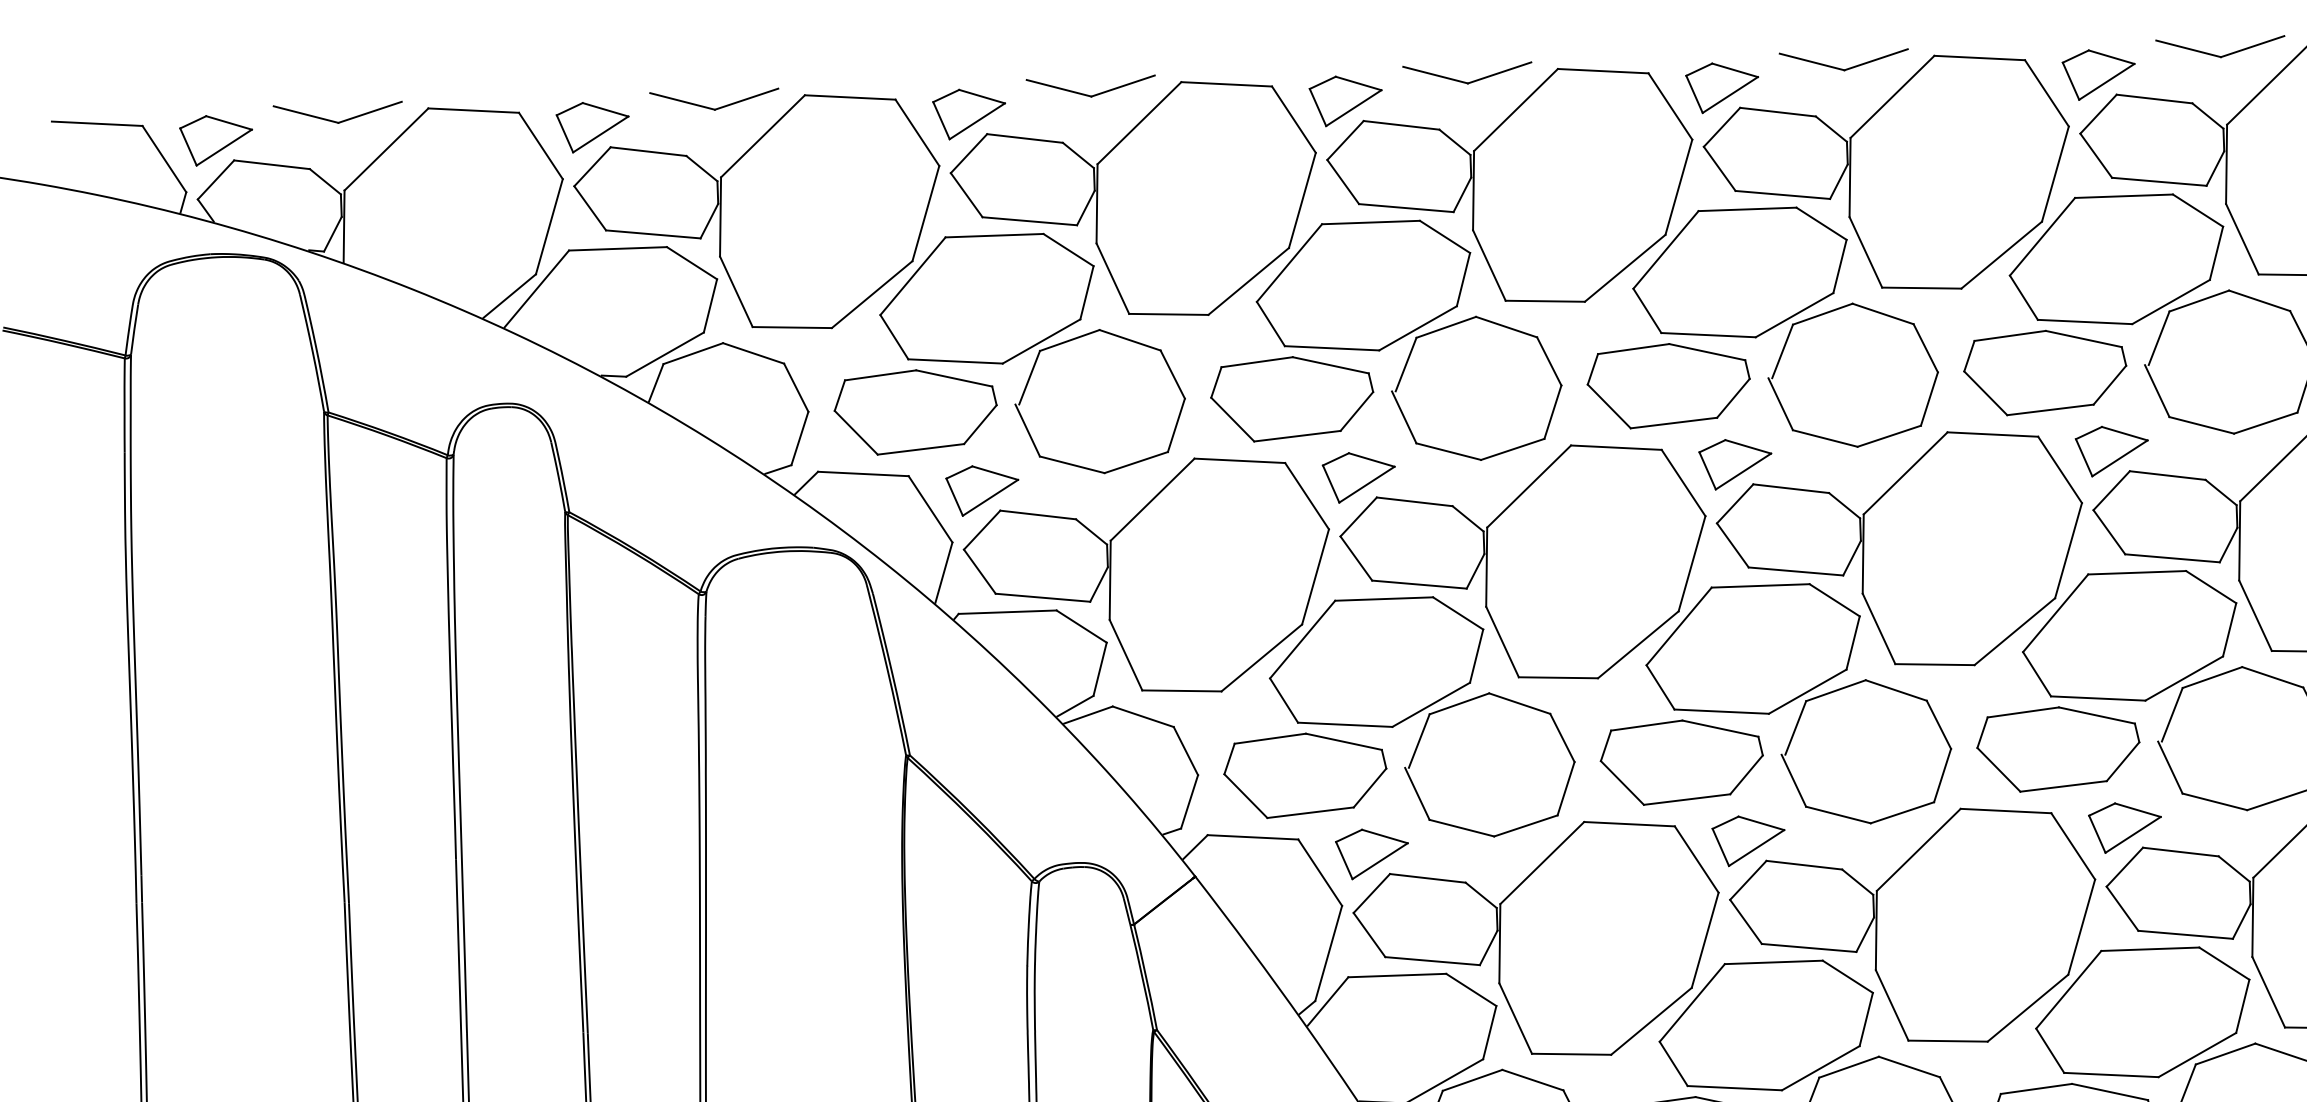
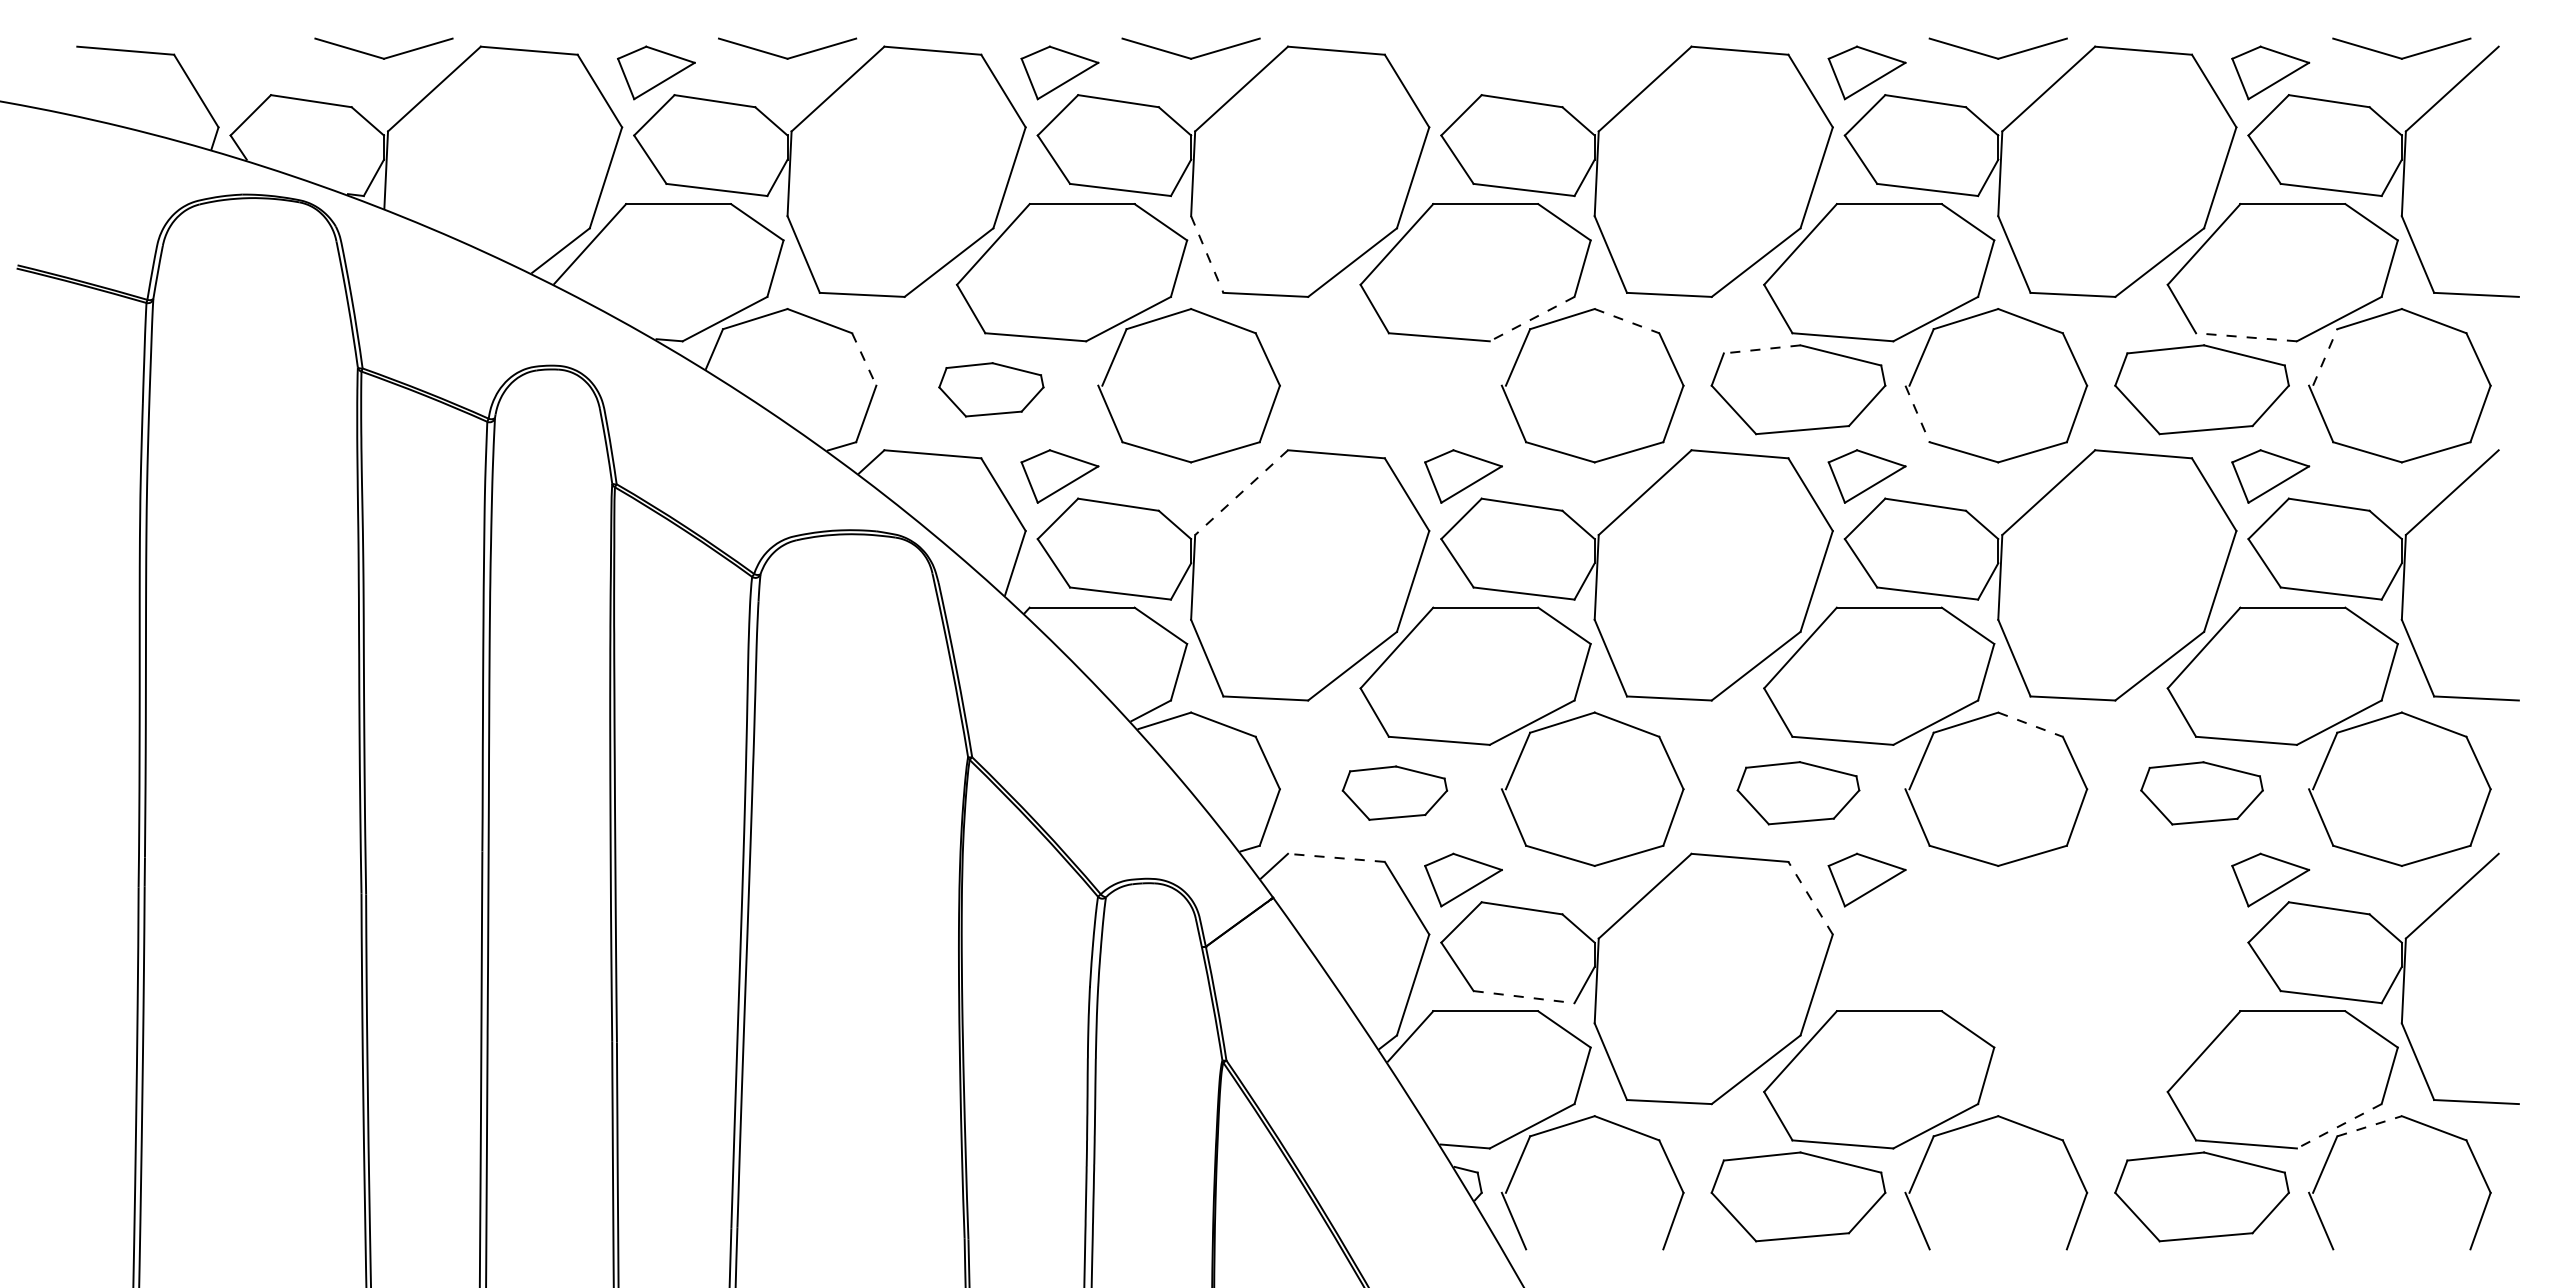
part: (1464, 81) -> (1591, 56), removed
part: (1345, 100) -> (1463, 72), removed
part: (216, 139) -> (252, 72), removed
line: (1113, 278) -> (1207, 254), solid -> dashed
line: (2085, 322) -> (2246, 337), solid -> dashed
line: (1507, 327) -> (1627, 321), solid -> dashed
line: (1418, 328) -> (1532, 319), solid -> dashed
line: (2159, 338) -> (2325, 357), solid -> dashed
line: (1633, 349) -> (1762, 349), solid -> dashed
line: (796, 387) -> (864, 359), solid -> dashed
part: (1291, 398) -> (1394, 389), removed
line: (1780, 403) -> (1917, 413), solid -> dashed
part: (915, 411) -> (991, 389), size x0.6
line: (1152, 499) -> (1241, 492), solid -> dashed
line: (1897, 690) -> (2031, 724), solid -> dashed
part: (2057, 749) -> (2201, 793), size x0.7
part: (1681, 761) -> (1798, 792), size x0.7
part: (1305, 774) -> (1394, 792), size x0.6
line: (1253, 836) -> (1336, 857), solid -> dashed
line: (1696, 859) -> (1810, 898), solid -> dashed
part: (1913, 926) -> (2040, 978), removed
line: (1433, 961) -> (1524, 997), solid -> dashed
line: (2225, 1054) -> (2369, 1126), solid -> dashed
line: (2197, 1055) -> (2339, 1126), solid -> dashed

